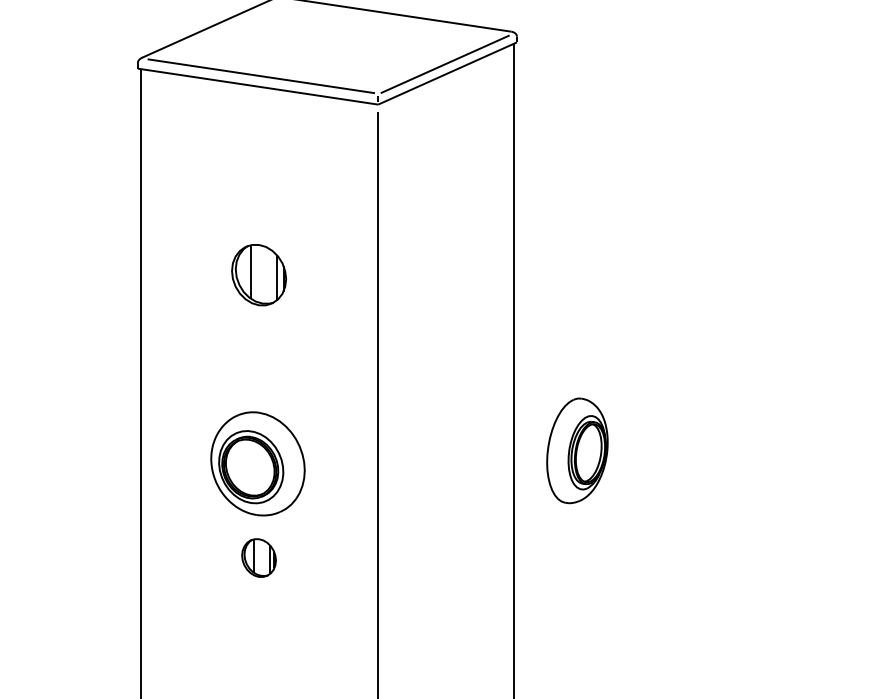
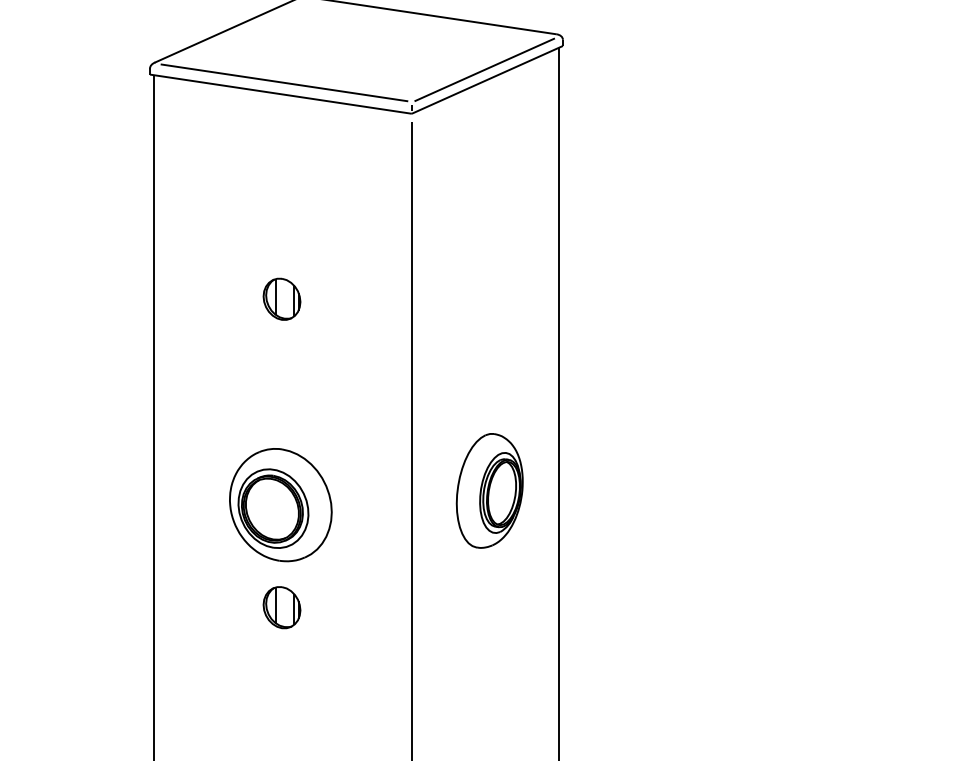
part: (258, 274) -> (281, 298), size x0.62
part: (577, 450) -> (489, 490), moved

